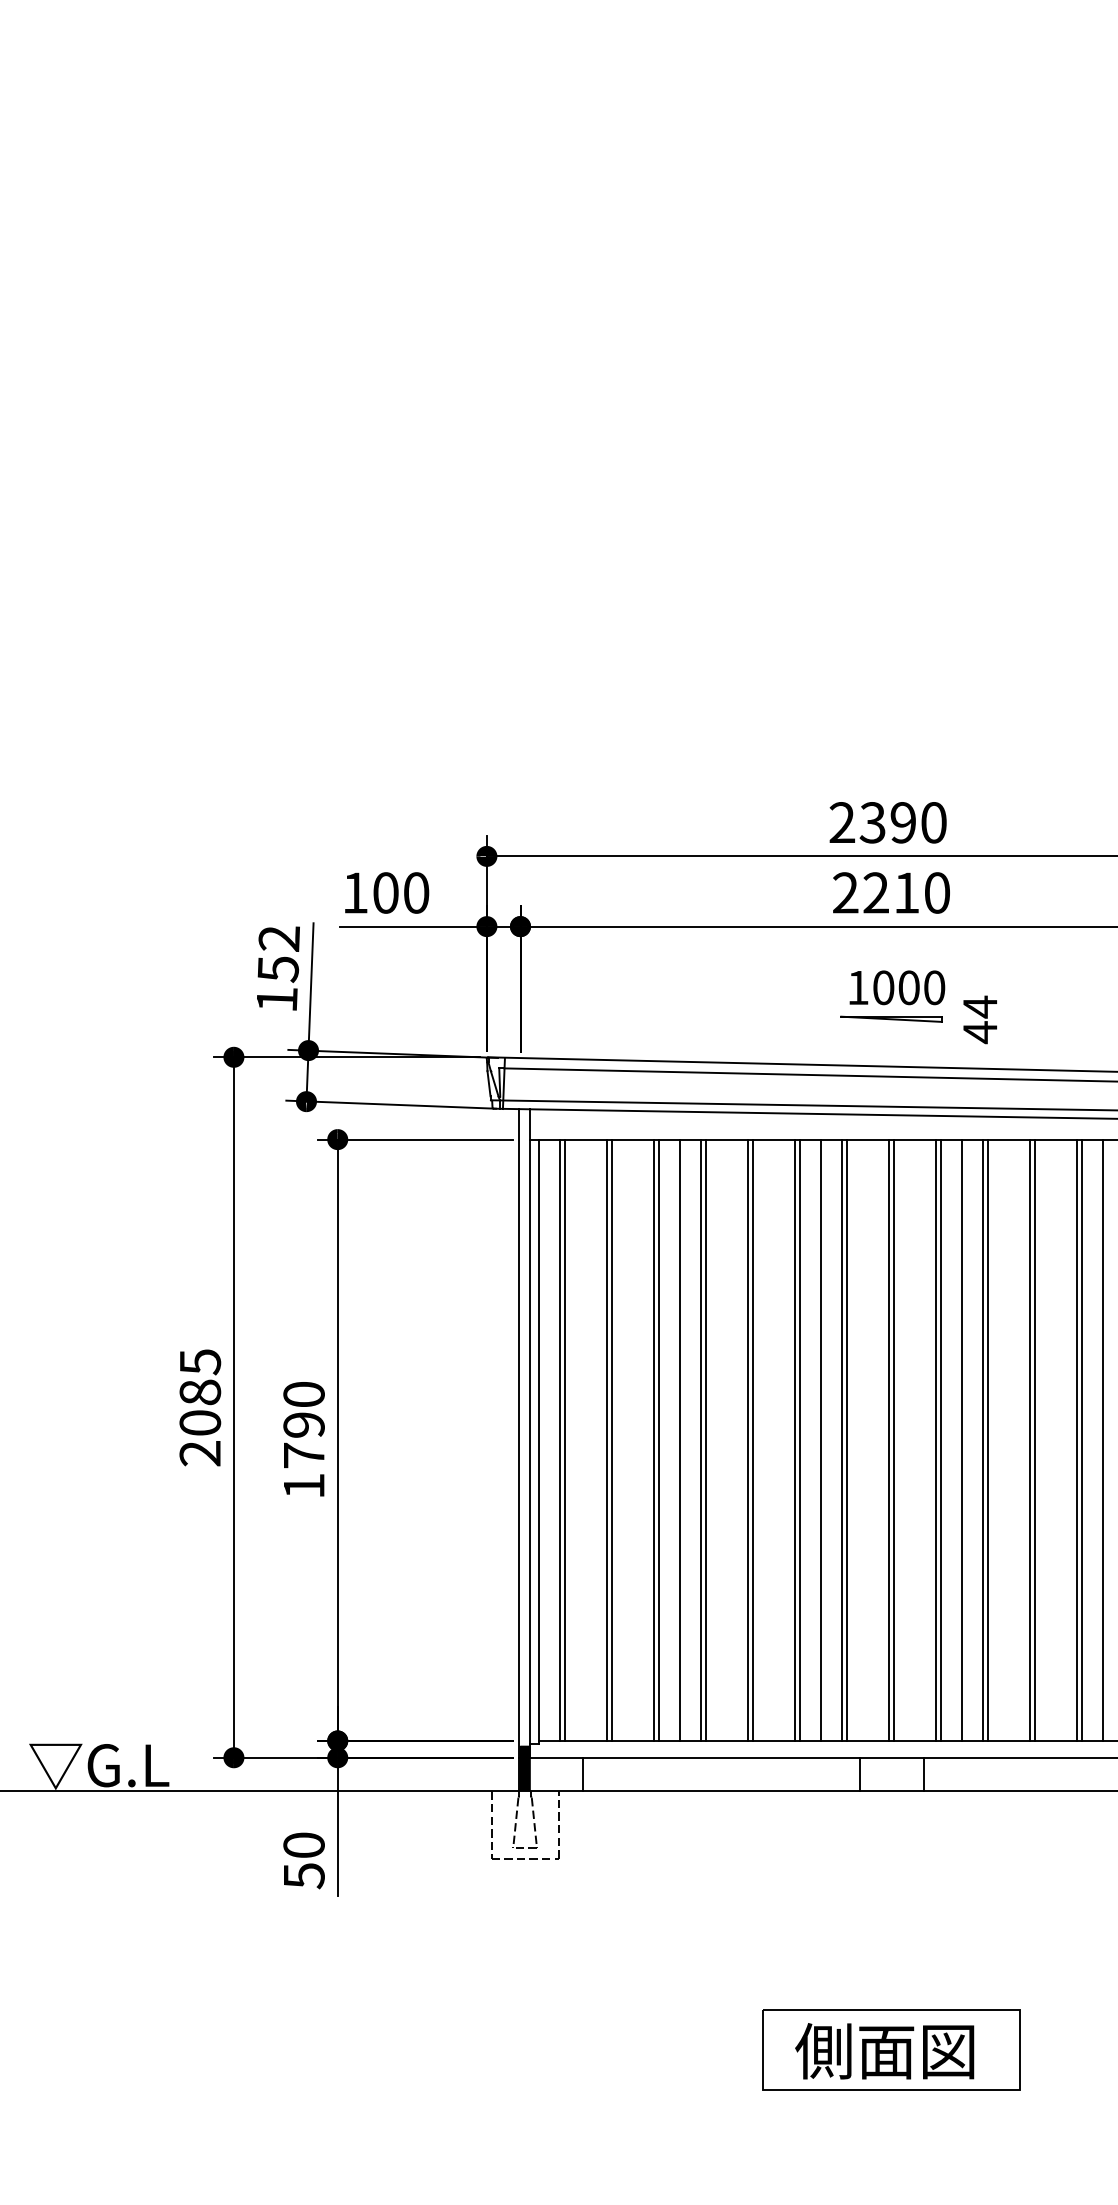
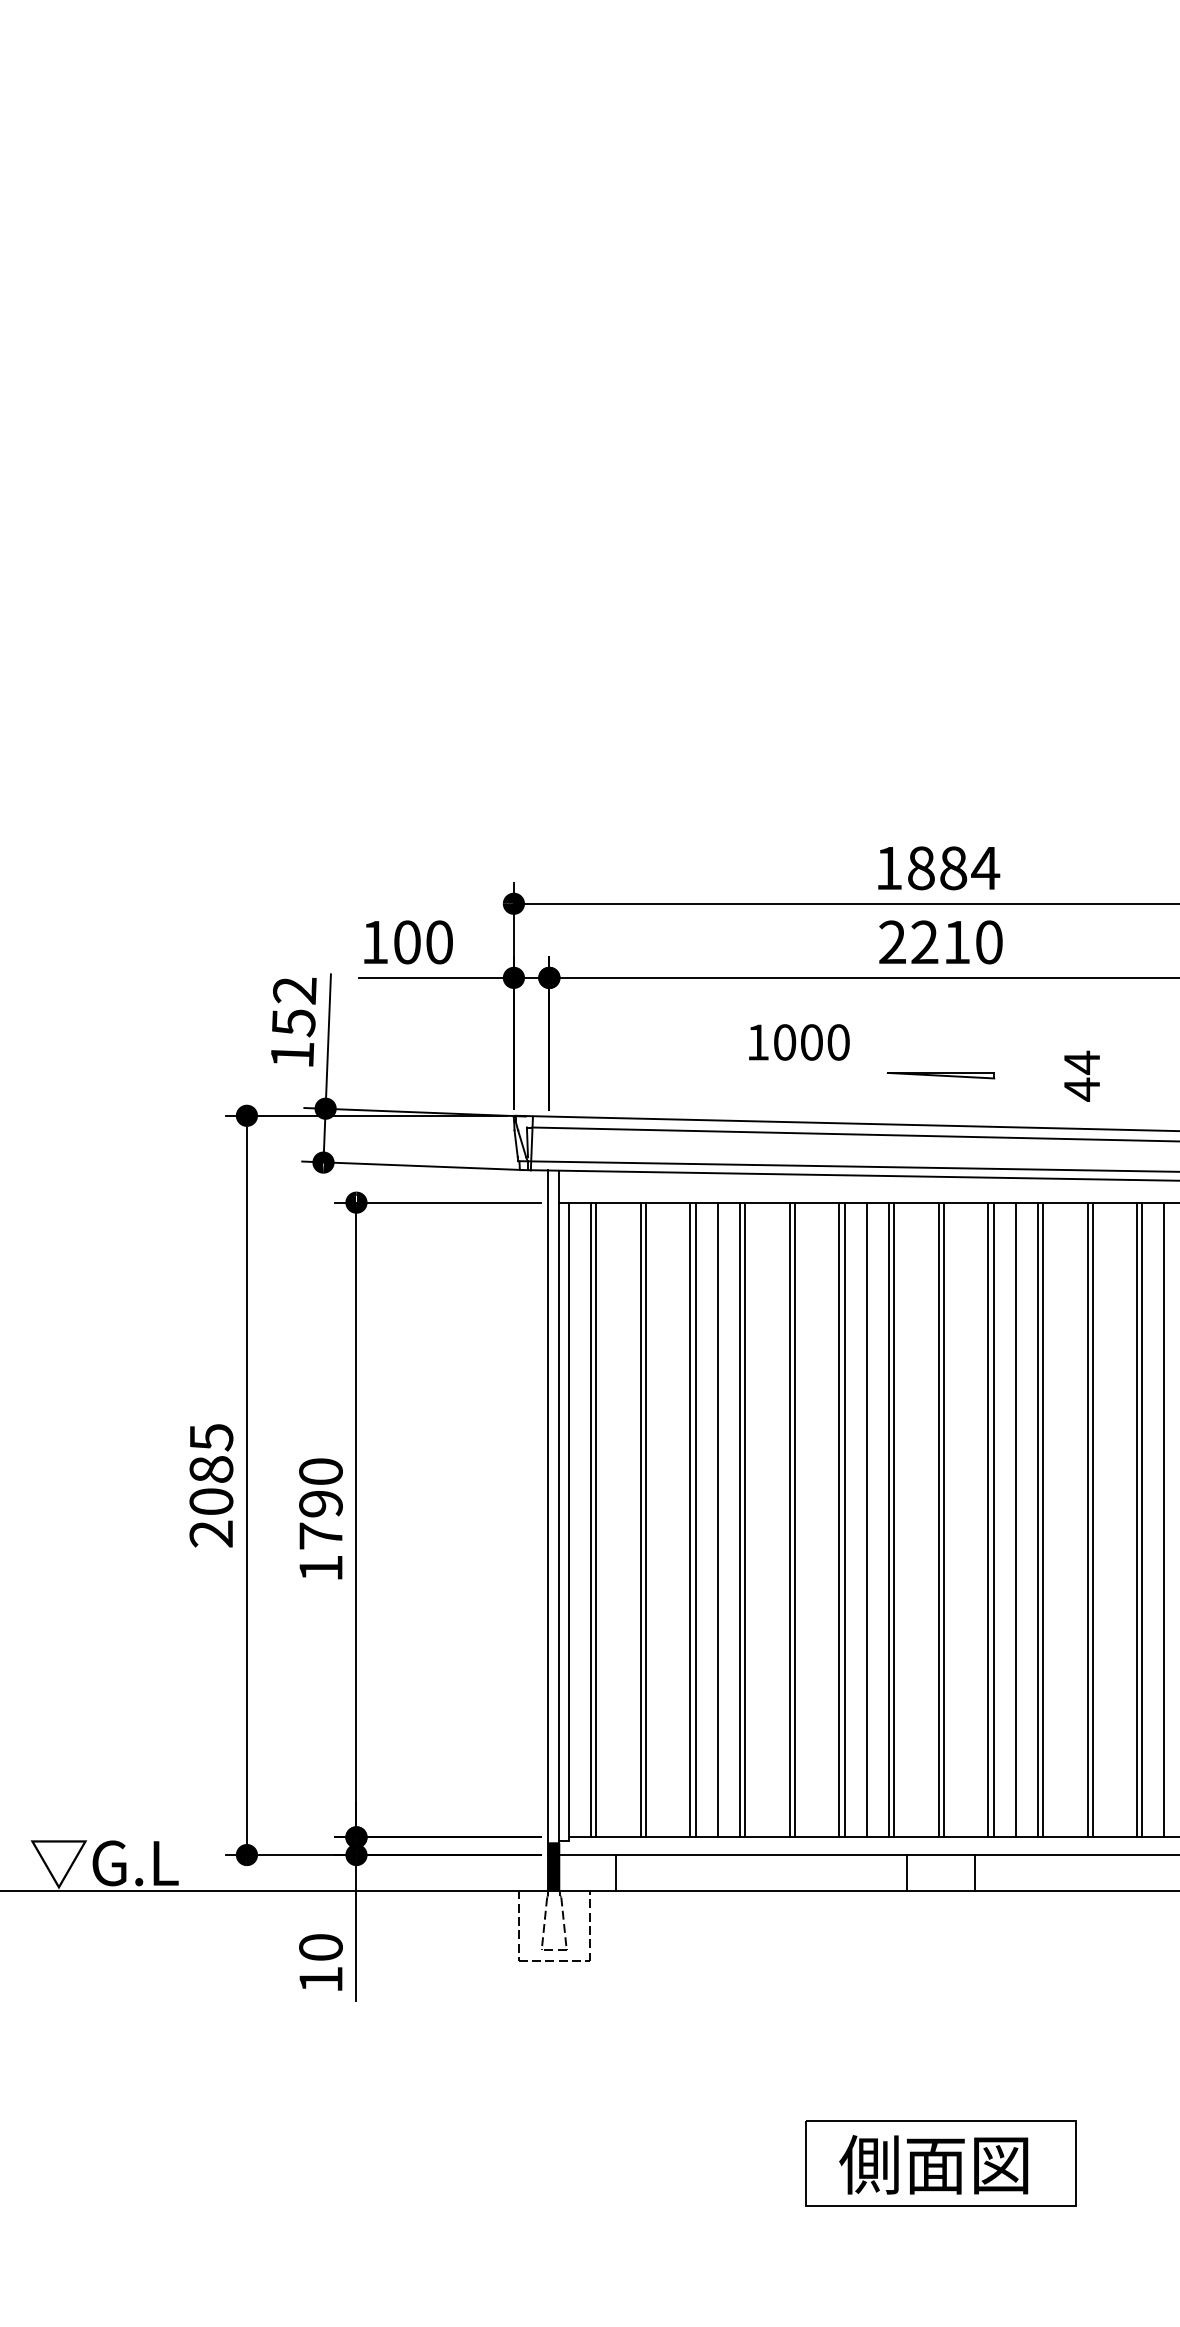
text: (888, 822) -> (937, 867), 2390 -> 1884
text: (897, 987) -> (799, 1042), moved
text: (979, 1019) -> (1081, 1075), moved
text: (304, 1876) -> (321, 1980), 50 -> 10

